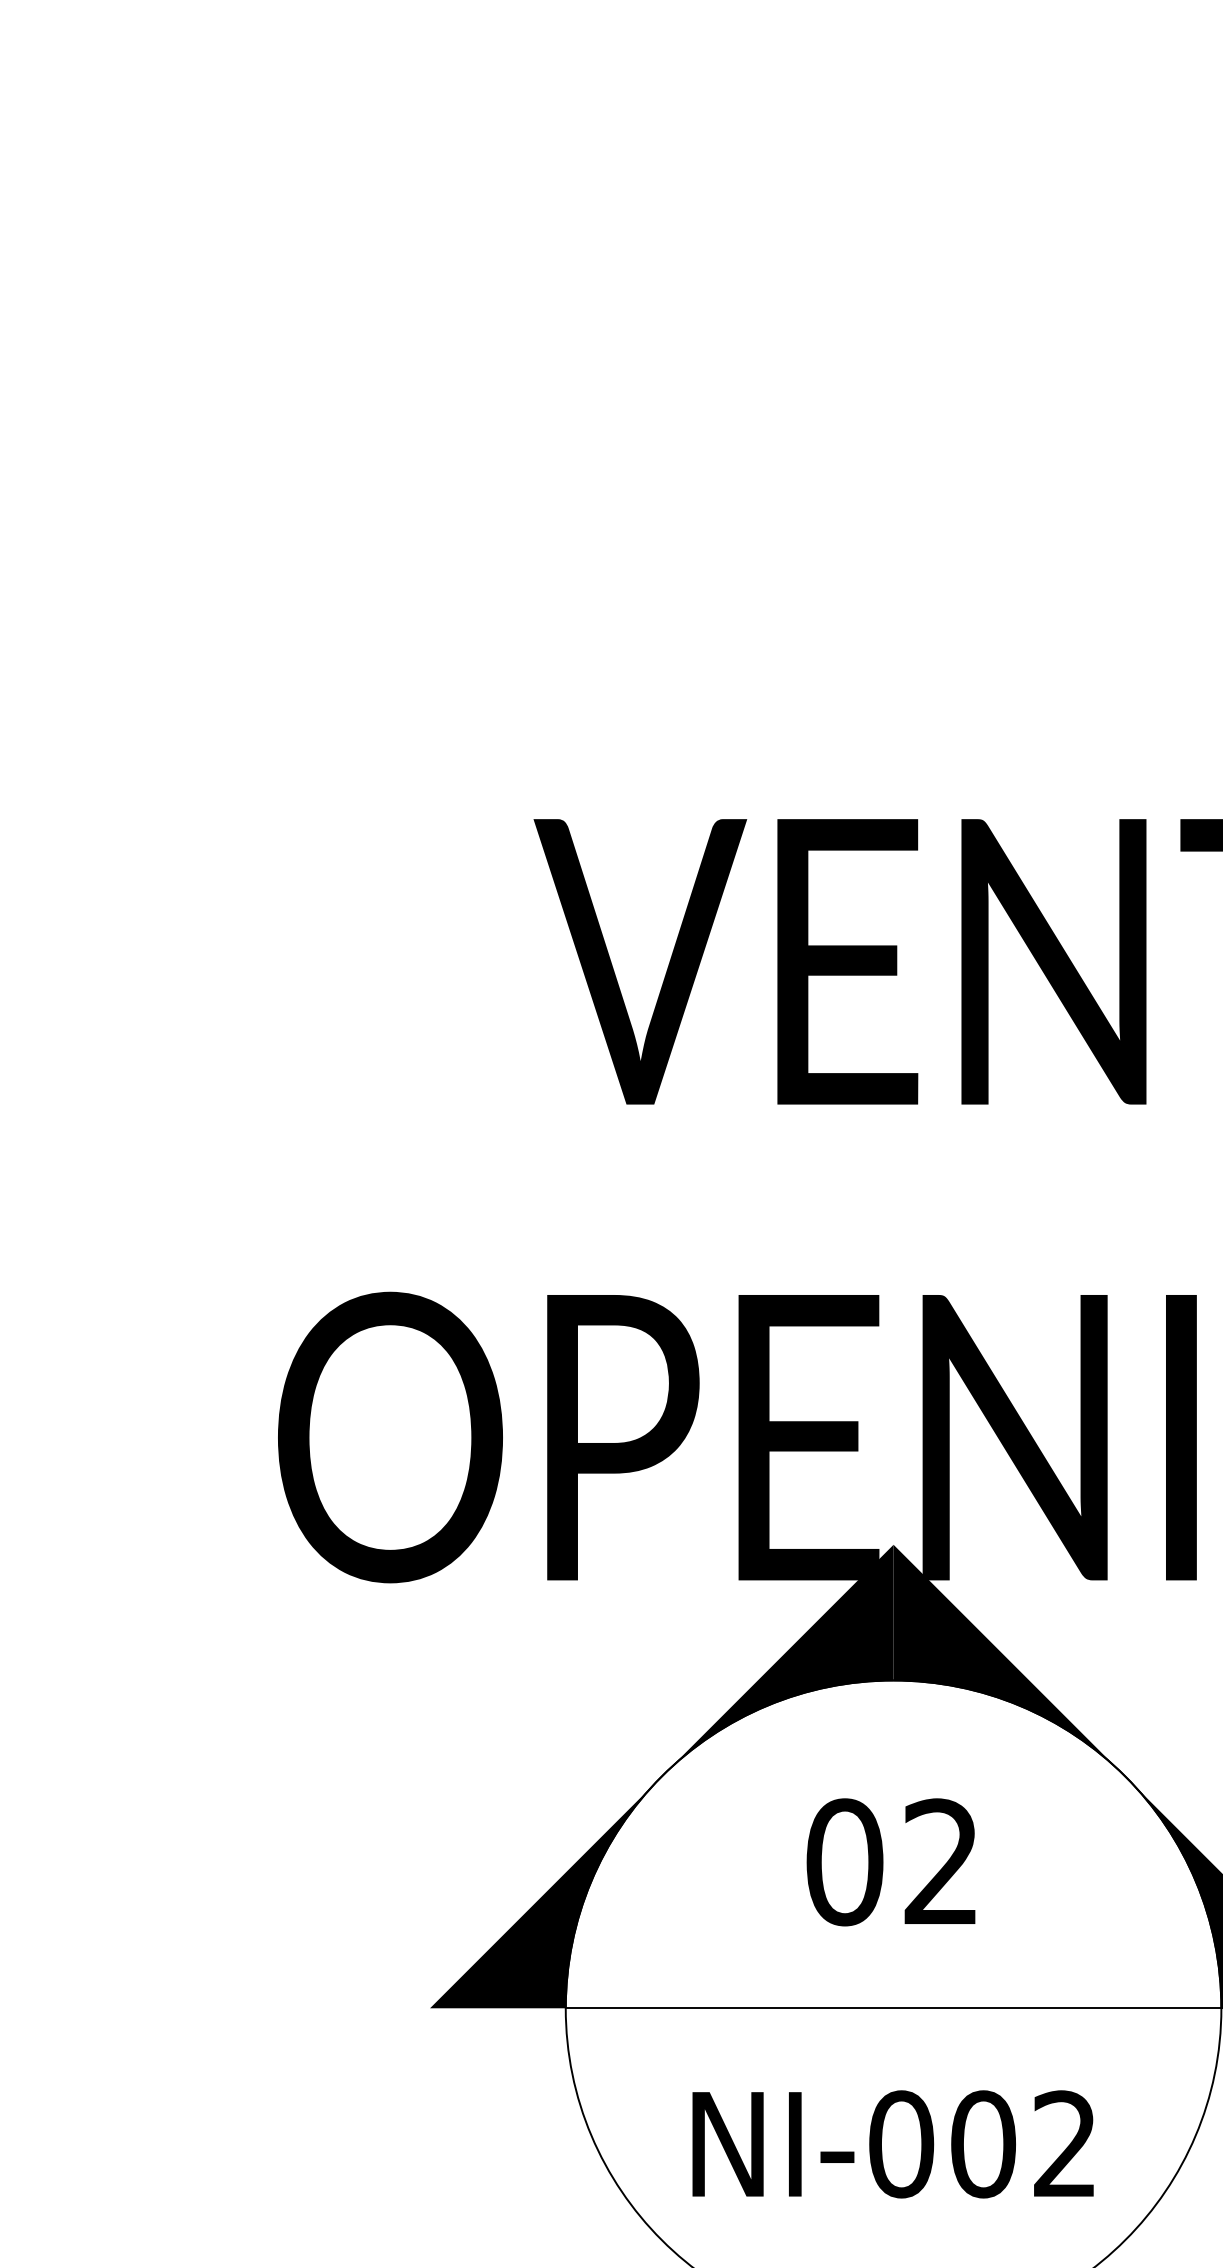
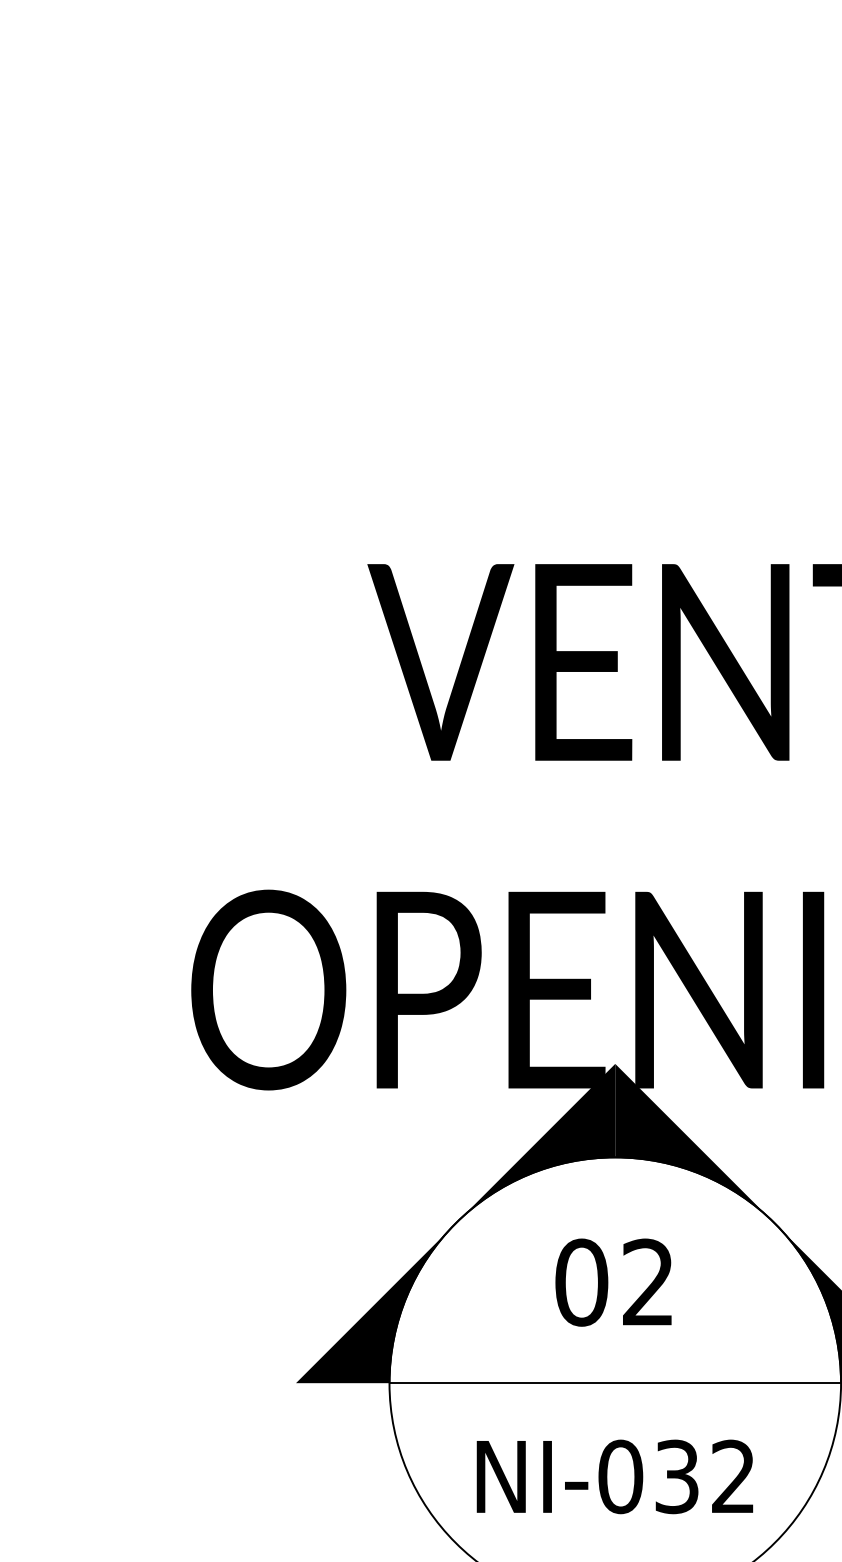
text: (983, 2143) -> (677, 1476), NI-002 -> NI-032

